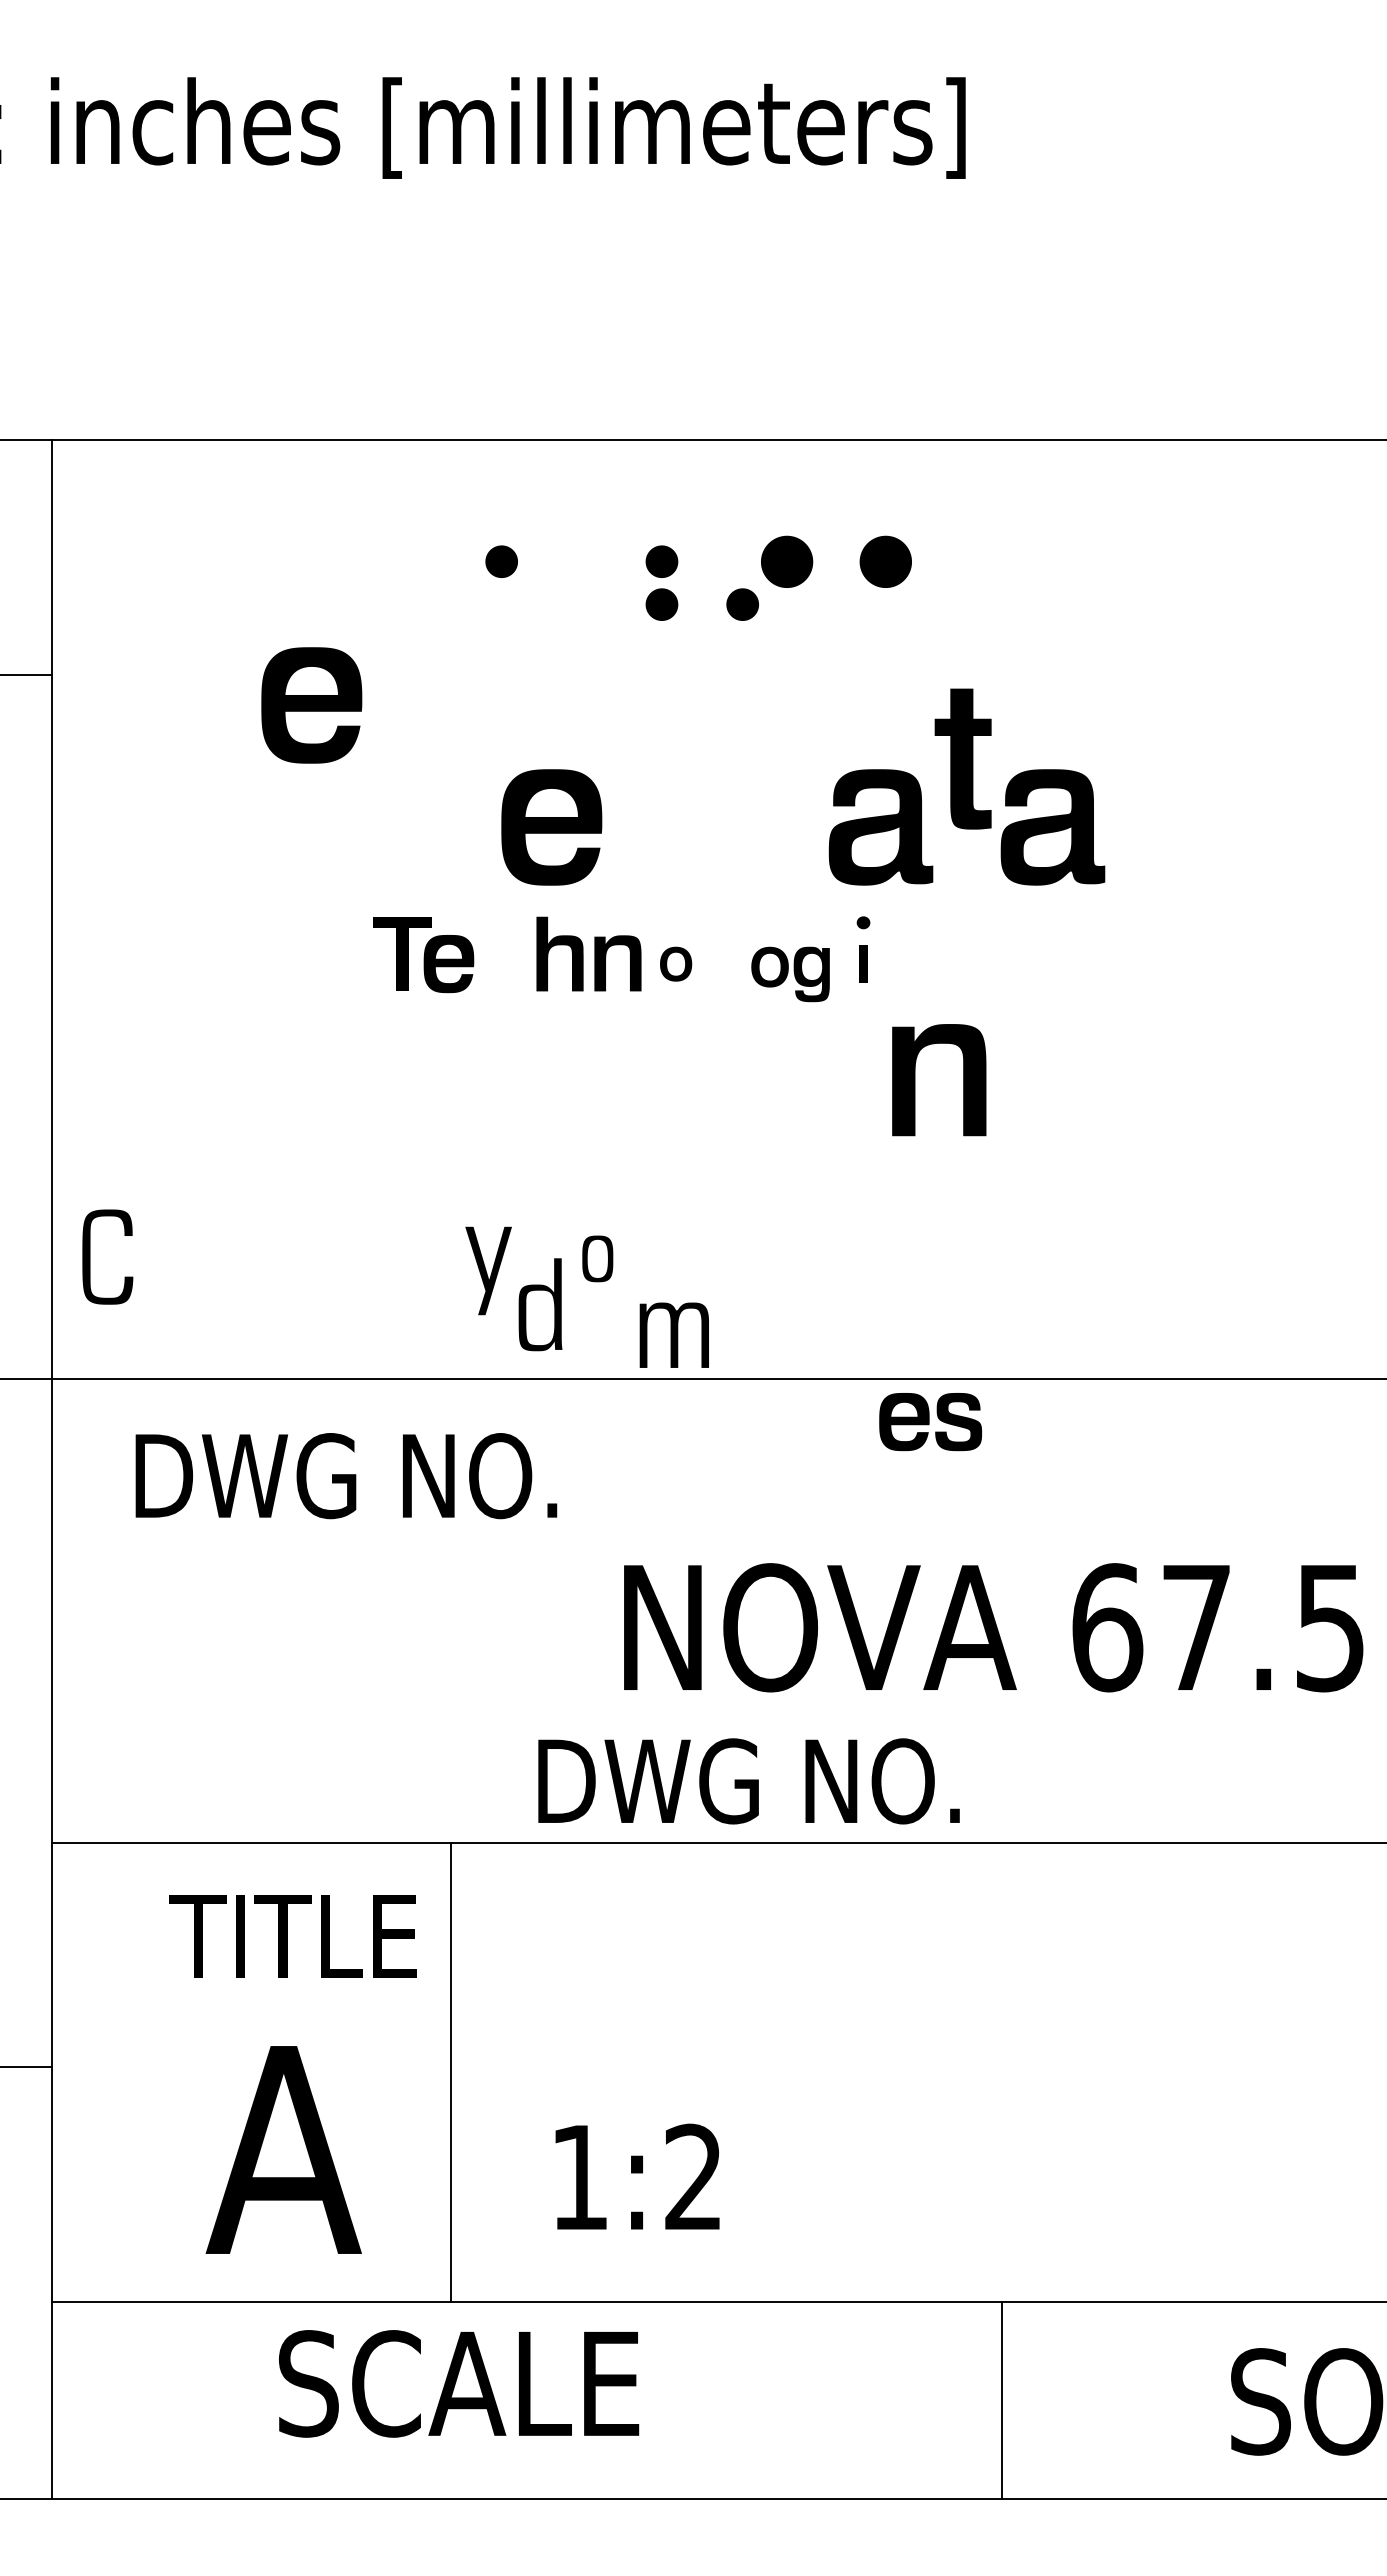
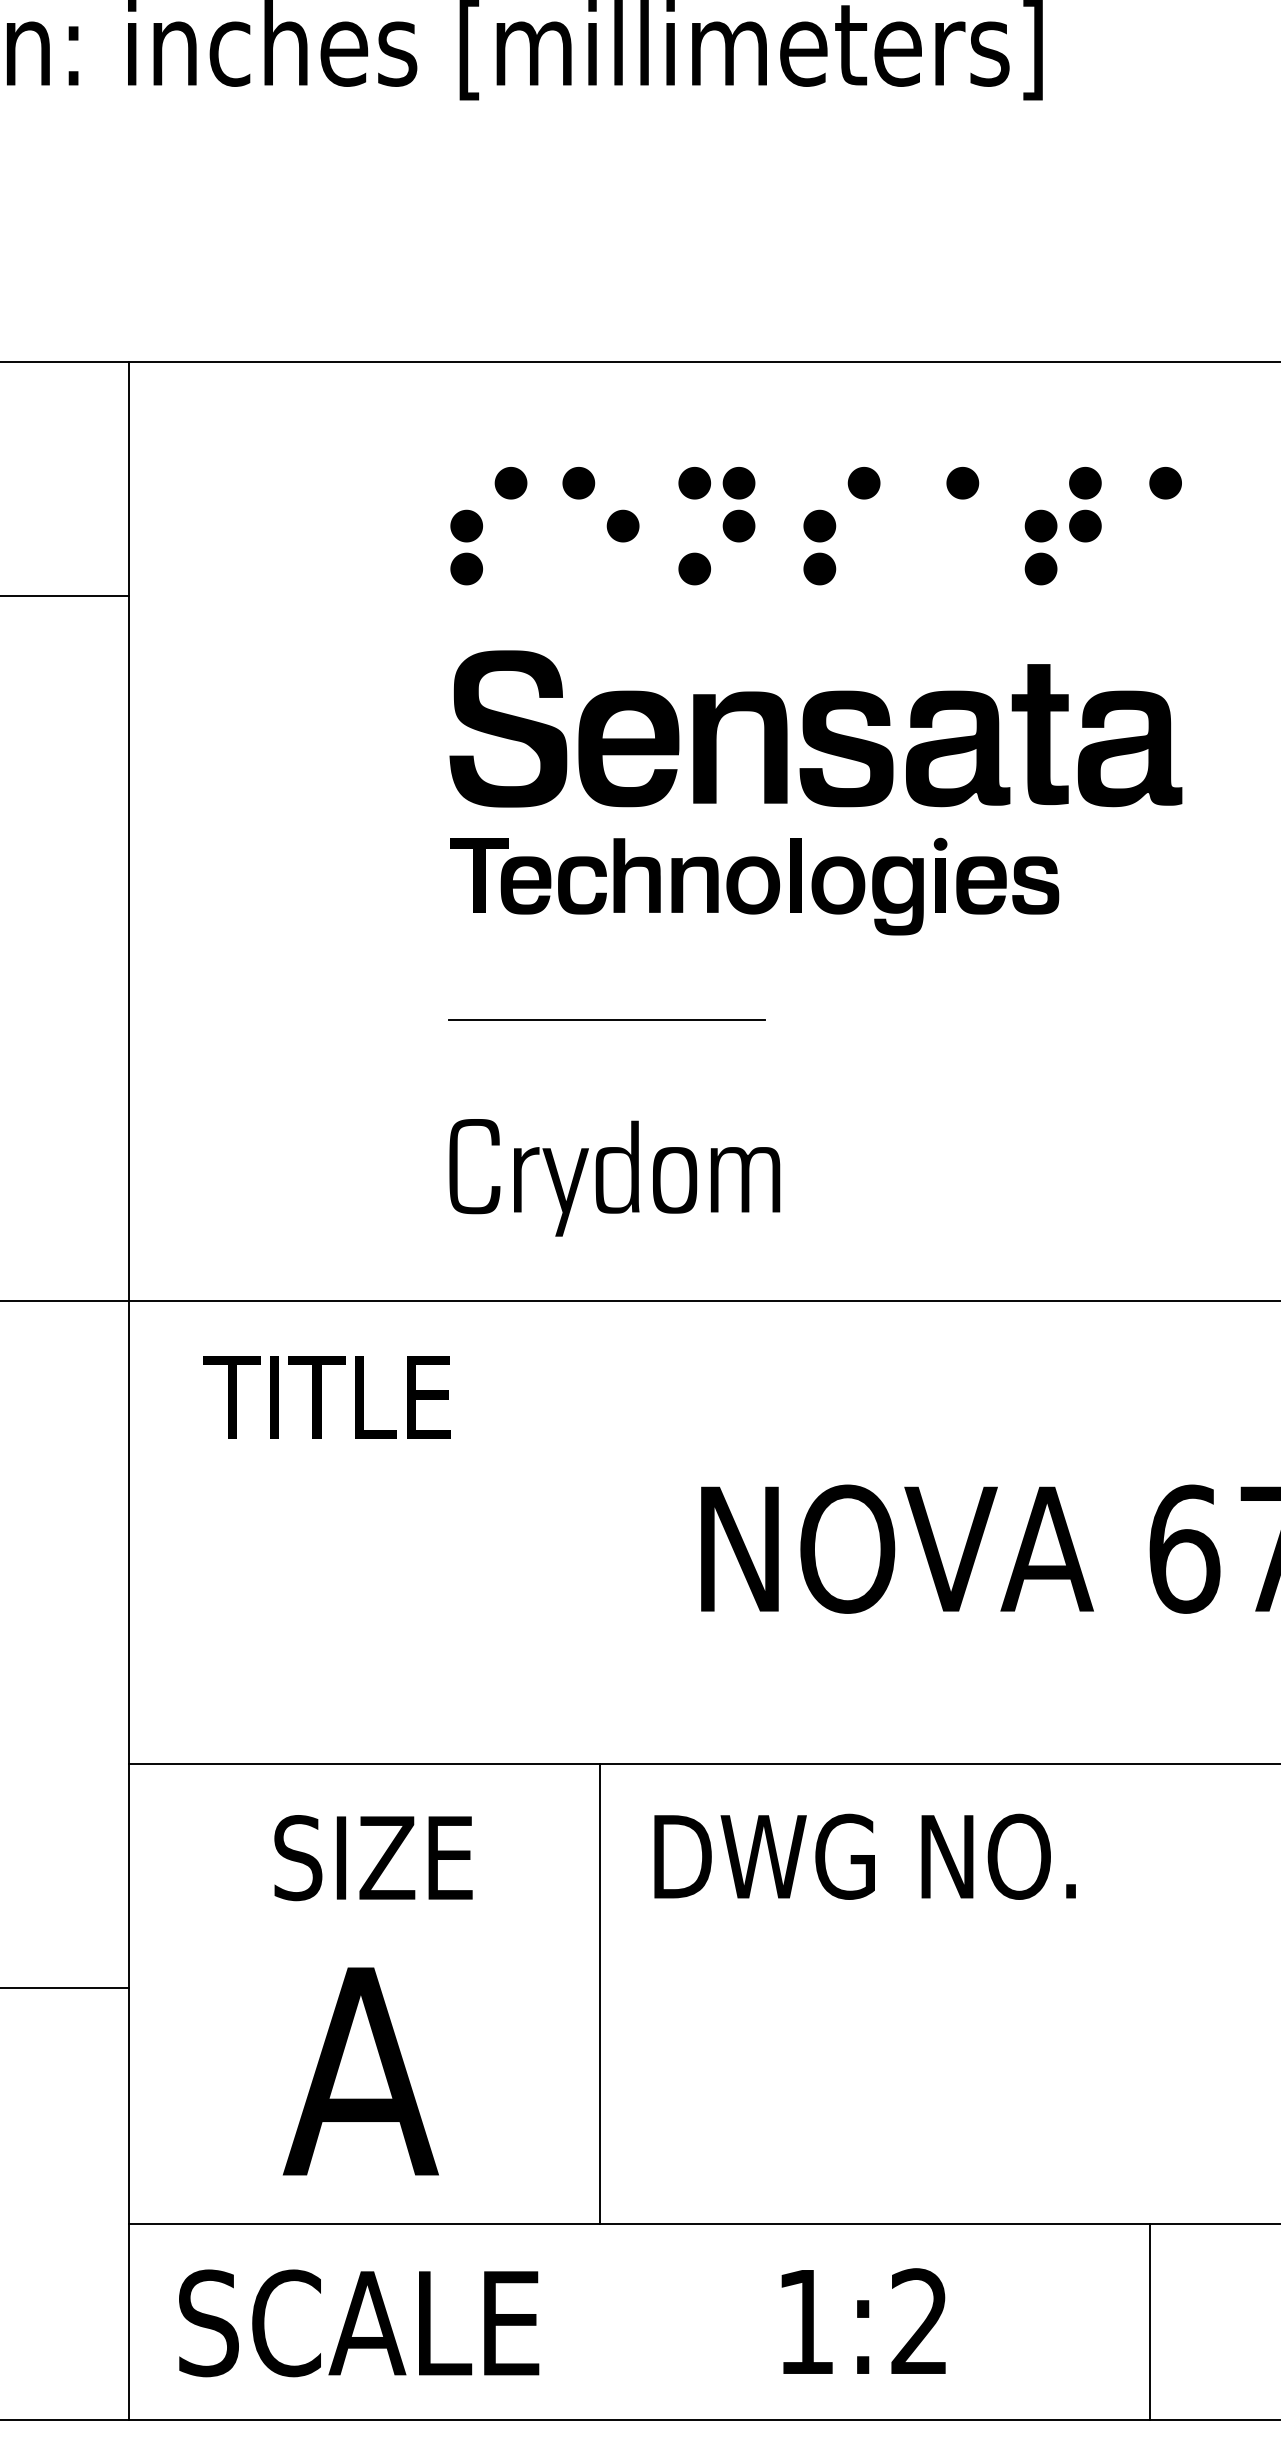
fill: (433, 561) -> (510, 482), added
fill: (617, 561) -> (694, 482), added
part: (786, 561) -> (863, 482), size x0.62
part: (885, 561) -> (962, 482), size x0.62
fill: (1007, 561) -> (1084, 482), added
fill: (1088, 561) -> (1165, 482), added
part: (389, 604) -> (466, 525), added
fill: (545, 604) -> (622, 525), added
fill: (963, 604) -> (1040, 525), added
fill: (1007, 604) -> (1084, 525), added
fill: (389, 647) -> (466, 568), added
fill: (617, 647) -> (694, 568), added
fill: (742, 647) -> (819, 568), added
fill: (963, 647) -> (1040, 568), added
part: (311, 705) -> (388, 626), removed
part: (962, 758) -> (1039, 733), moved
fill: (431, 807) -> (508, 728), added
part: (769, 827) -> (846, 748), added
fill: (718, 953) -> (795, 874), added
fill: (504, 963) -> (581, 884), added
part: (863, 963) -> (940, 884), size x1.43
part: (675, 964) -> (752, 885), size x1.67
part: (790, 974) -> (867, 895), size x1.43
part: (915, 1080) -> (716, 747), moved
line: (529, 1098) -> (606, 1019), added
part: (90, 1256) -> (457, 1165), moved
fill: (449, 1257) -> (526, 1178), added
part: (597, 1258) -> (674, 1179), size x1.43
part: (540, 1304) -> (617, 1166), moved
part: (673, 1334) -> (744, 1178), moved
part: (930, 1422) -> (1007, 885), moved
text: (341, 1476) -> (418, 1397), DWG NO. -> TITLE
text: (748, 1781) -> (864, 1856), moved
text: (292, 1936) -> (369, 1857), TITLE -> SIZE
line: (450, 2072) -> (599, 1993), moved
text: (637, 2176) -> (863, 2320), moved
text: (459, 2383) -> (359, 2322), moved
line: (1001, 2400) -> (1149, 2321), moved

